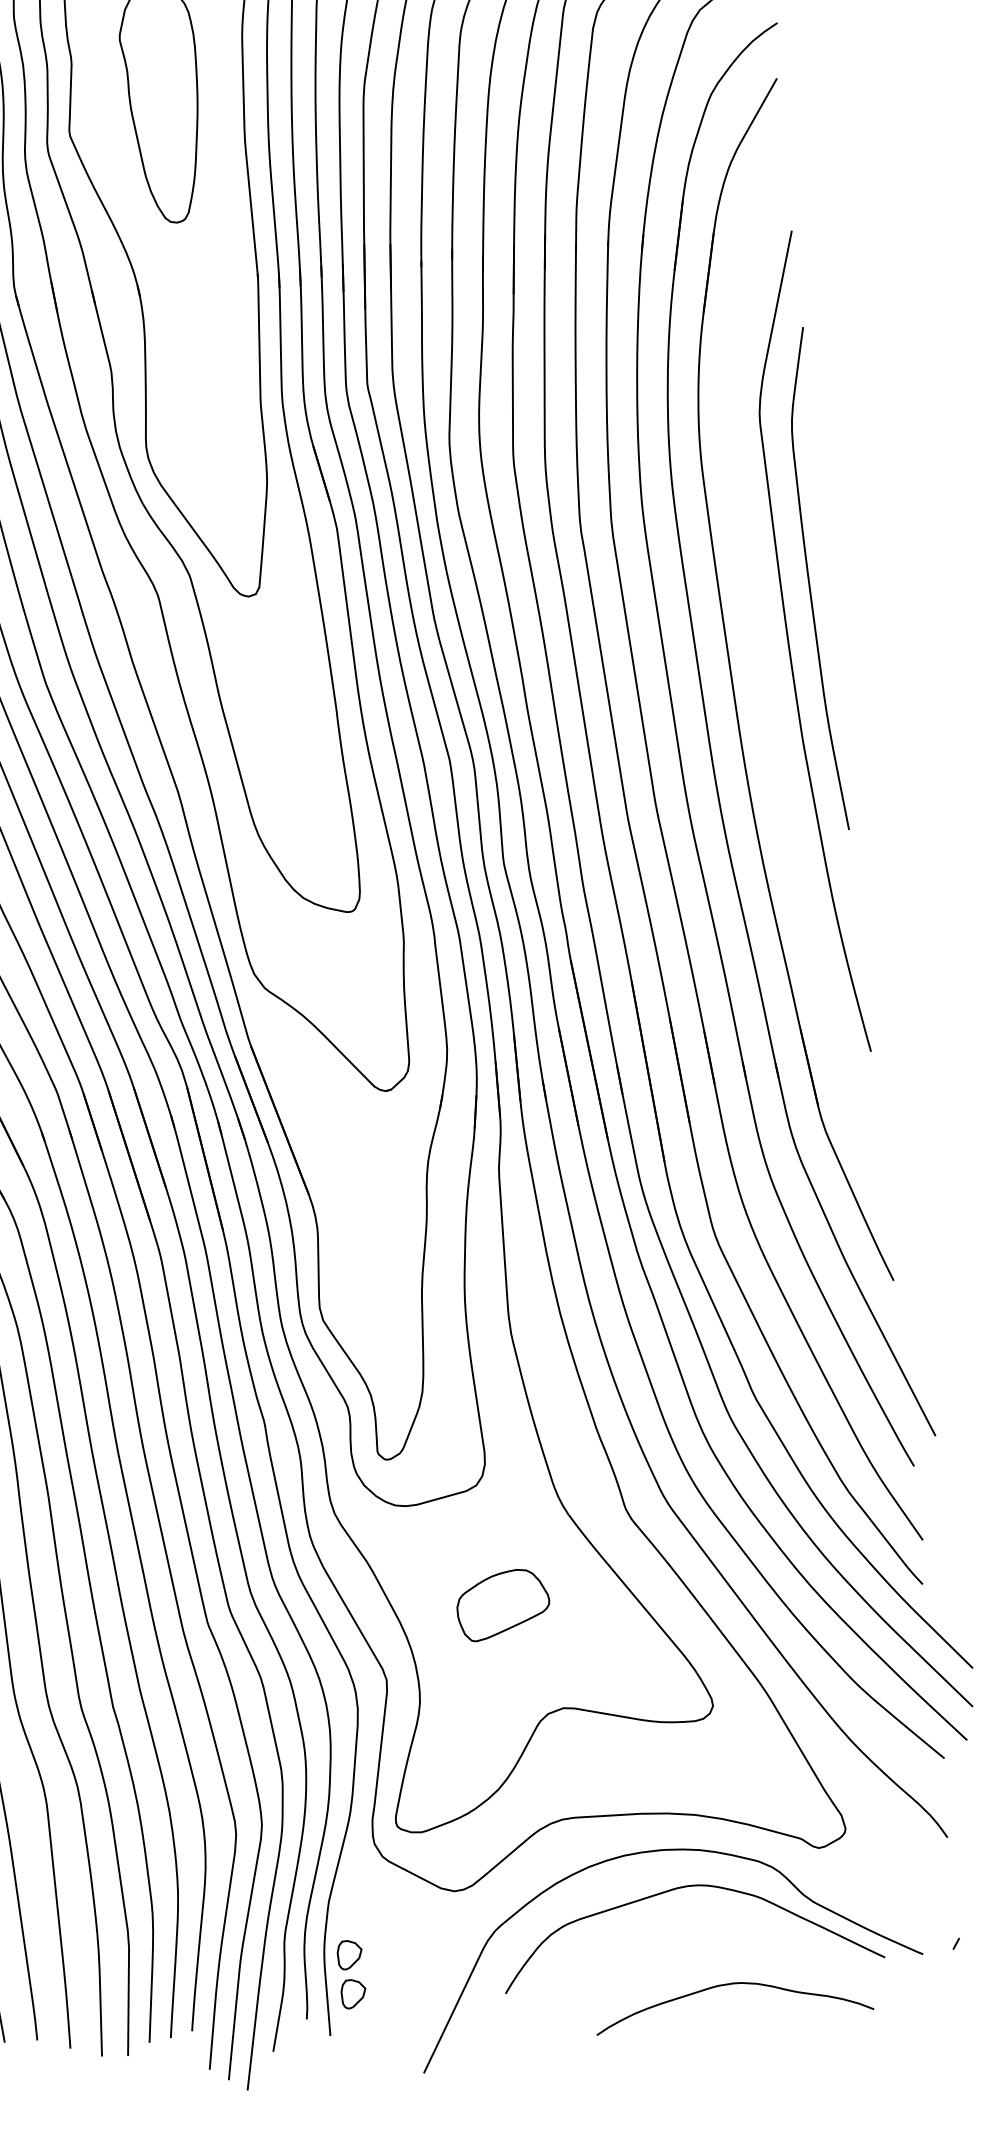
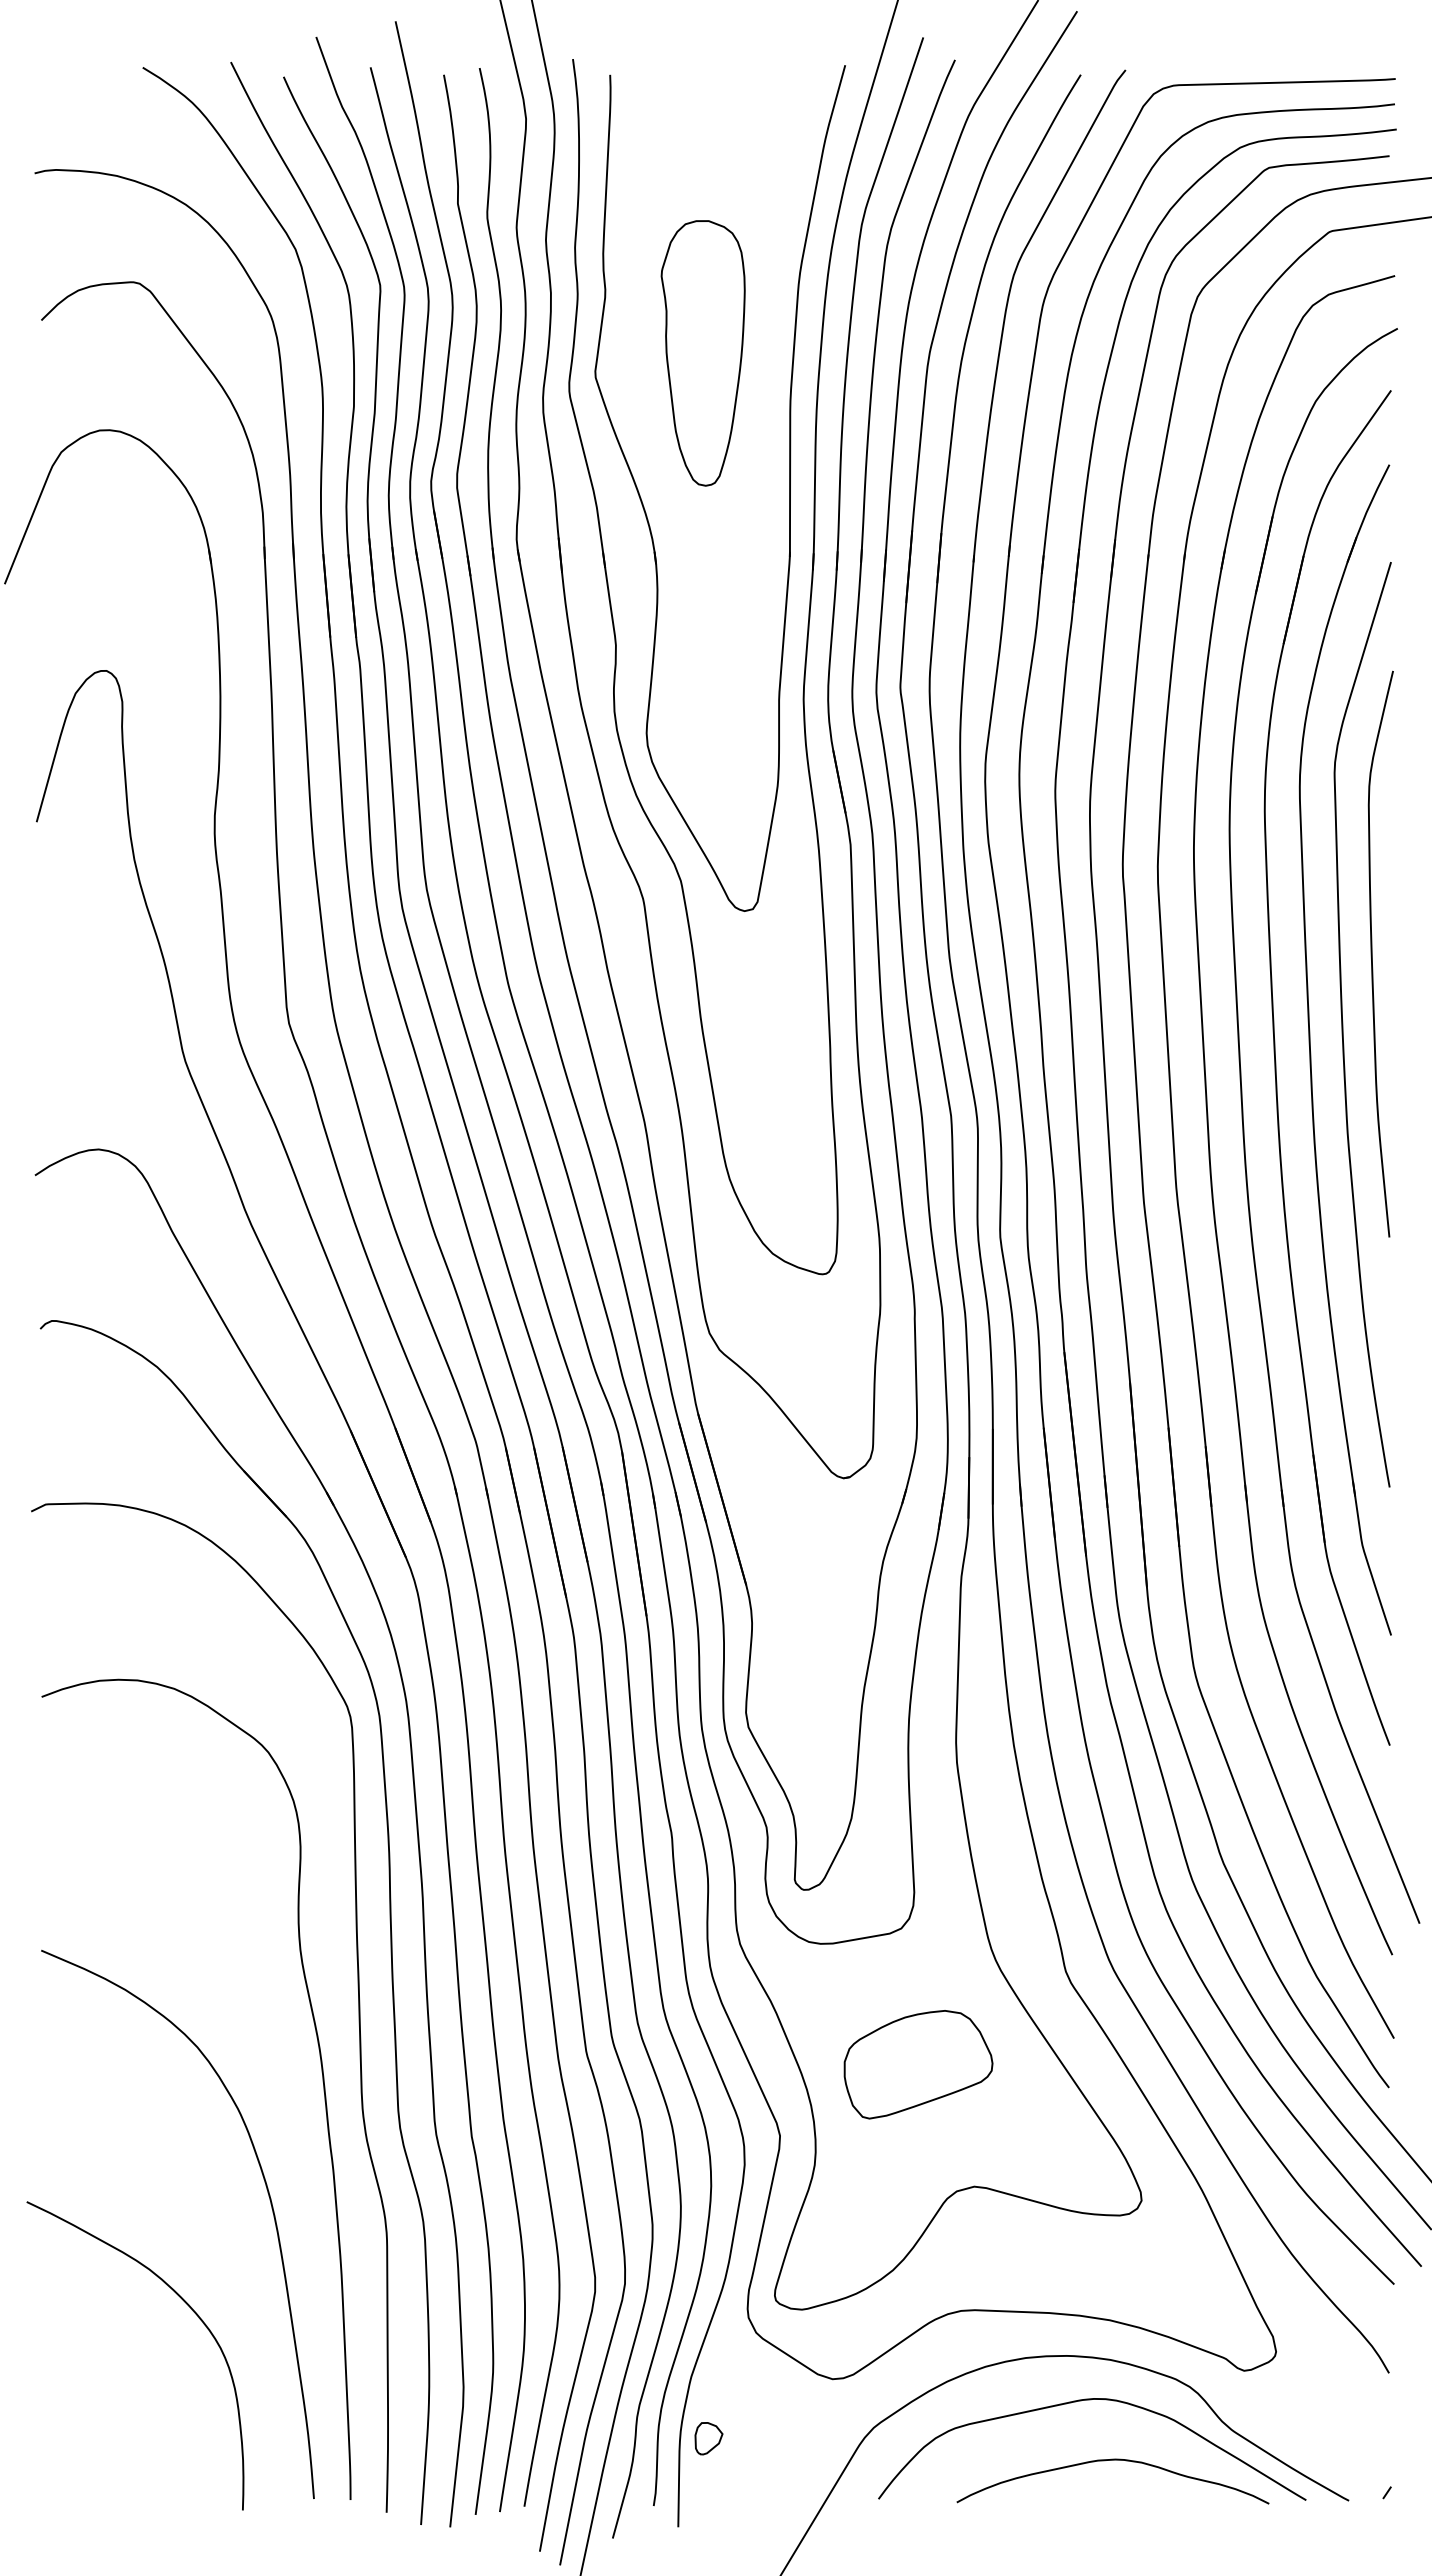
part: (763, 672) -> (1311, 1052), added
part: (503, 1604) -> (918, 2064), size x1.43
curve: (731, 1984) -> (1112, 2460), moved
part: (353, 1993) -> (708, 2482), removed

